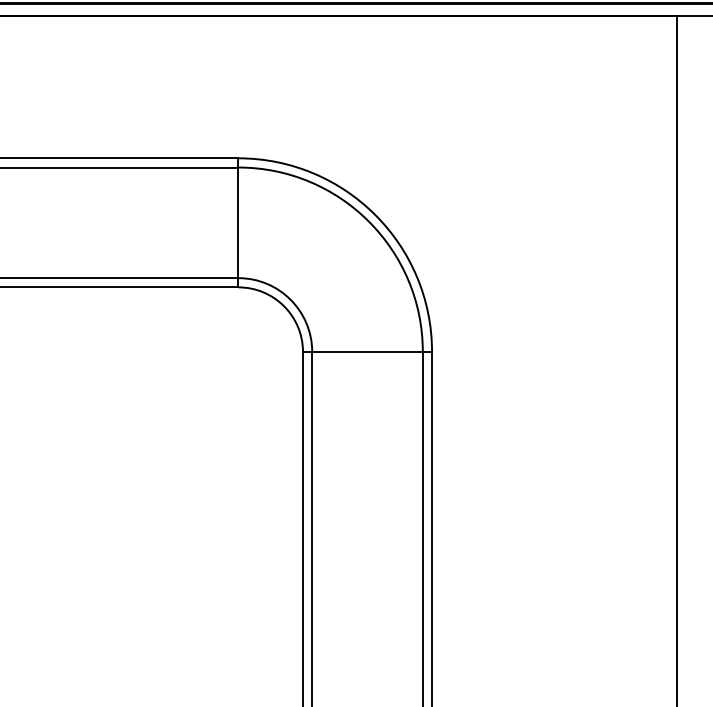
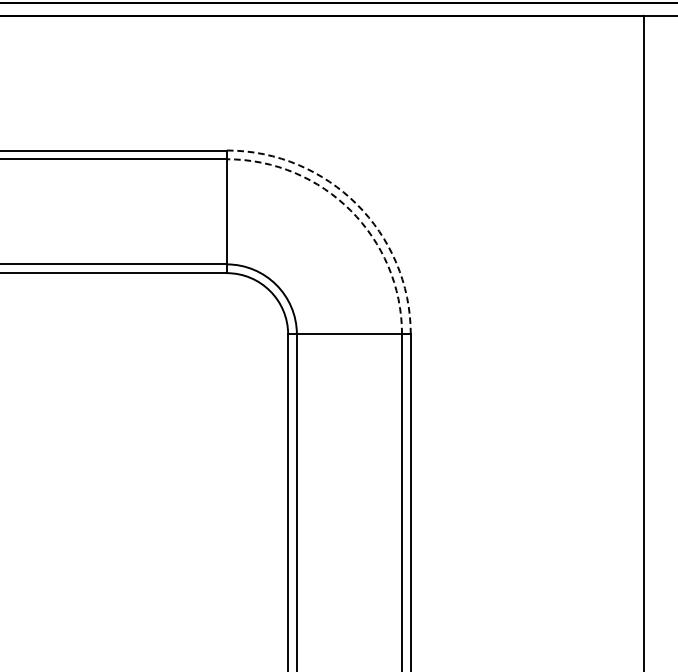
arc: (375, 215) -> (357, 204), solid -> dashed
arc: (368, 221) -> (350, 210), solid -> dashed

